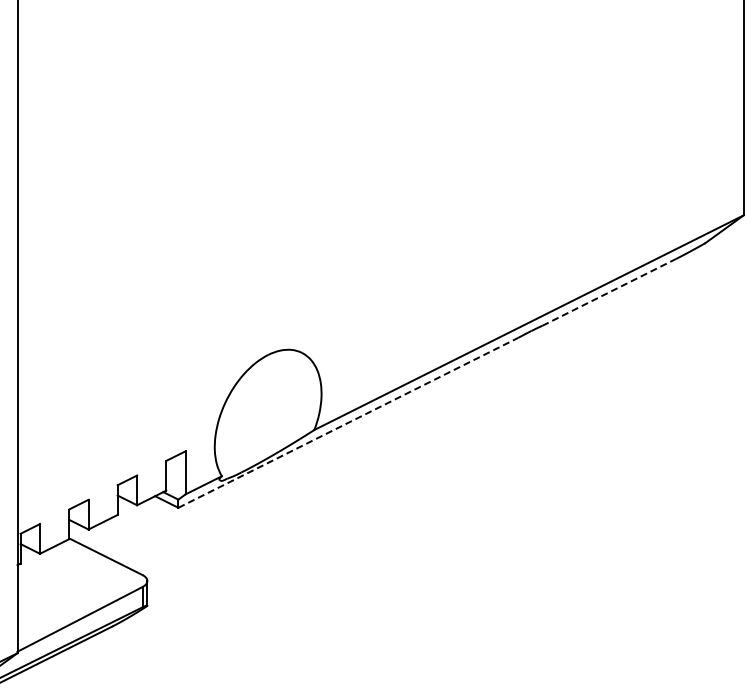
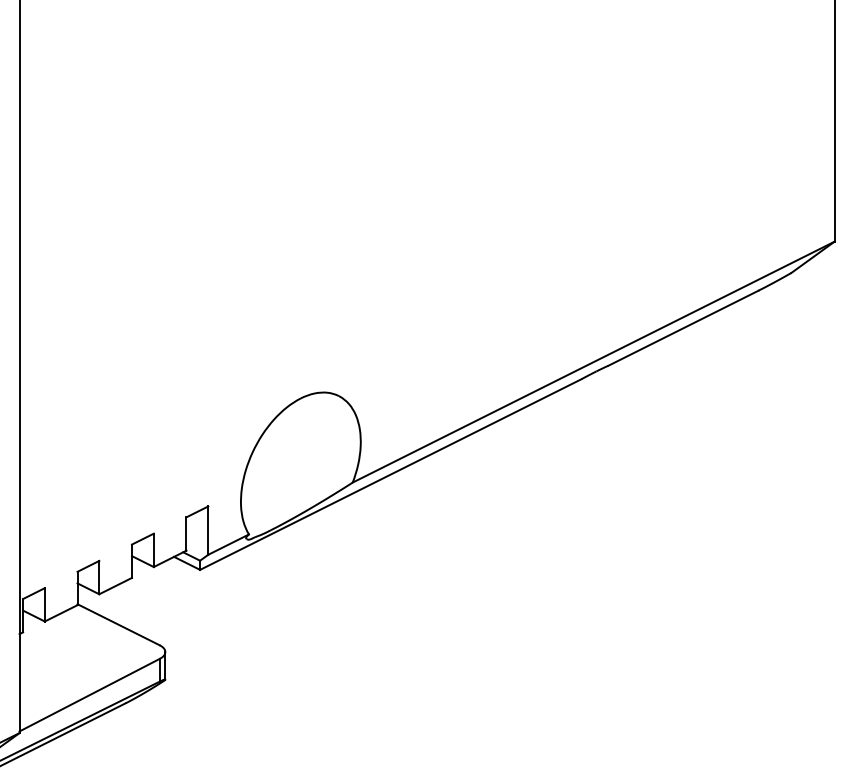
line: (609, 292) -> (683, 328), dashed -> solid
line: (348, 422) -> (391, 474), dashed -> solid

